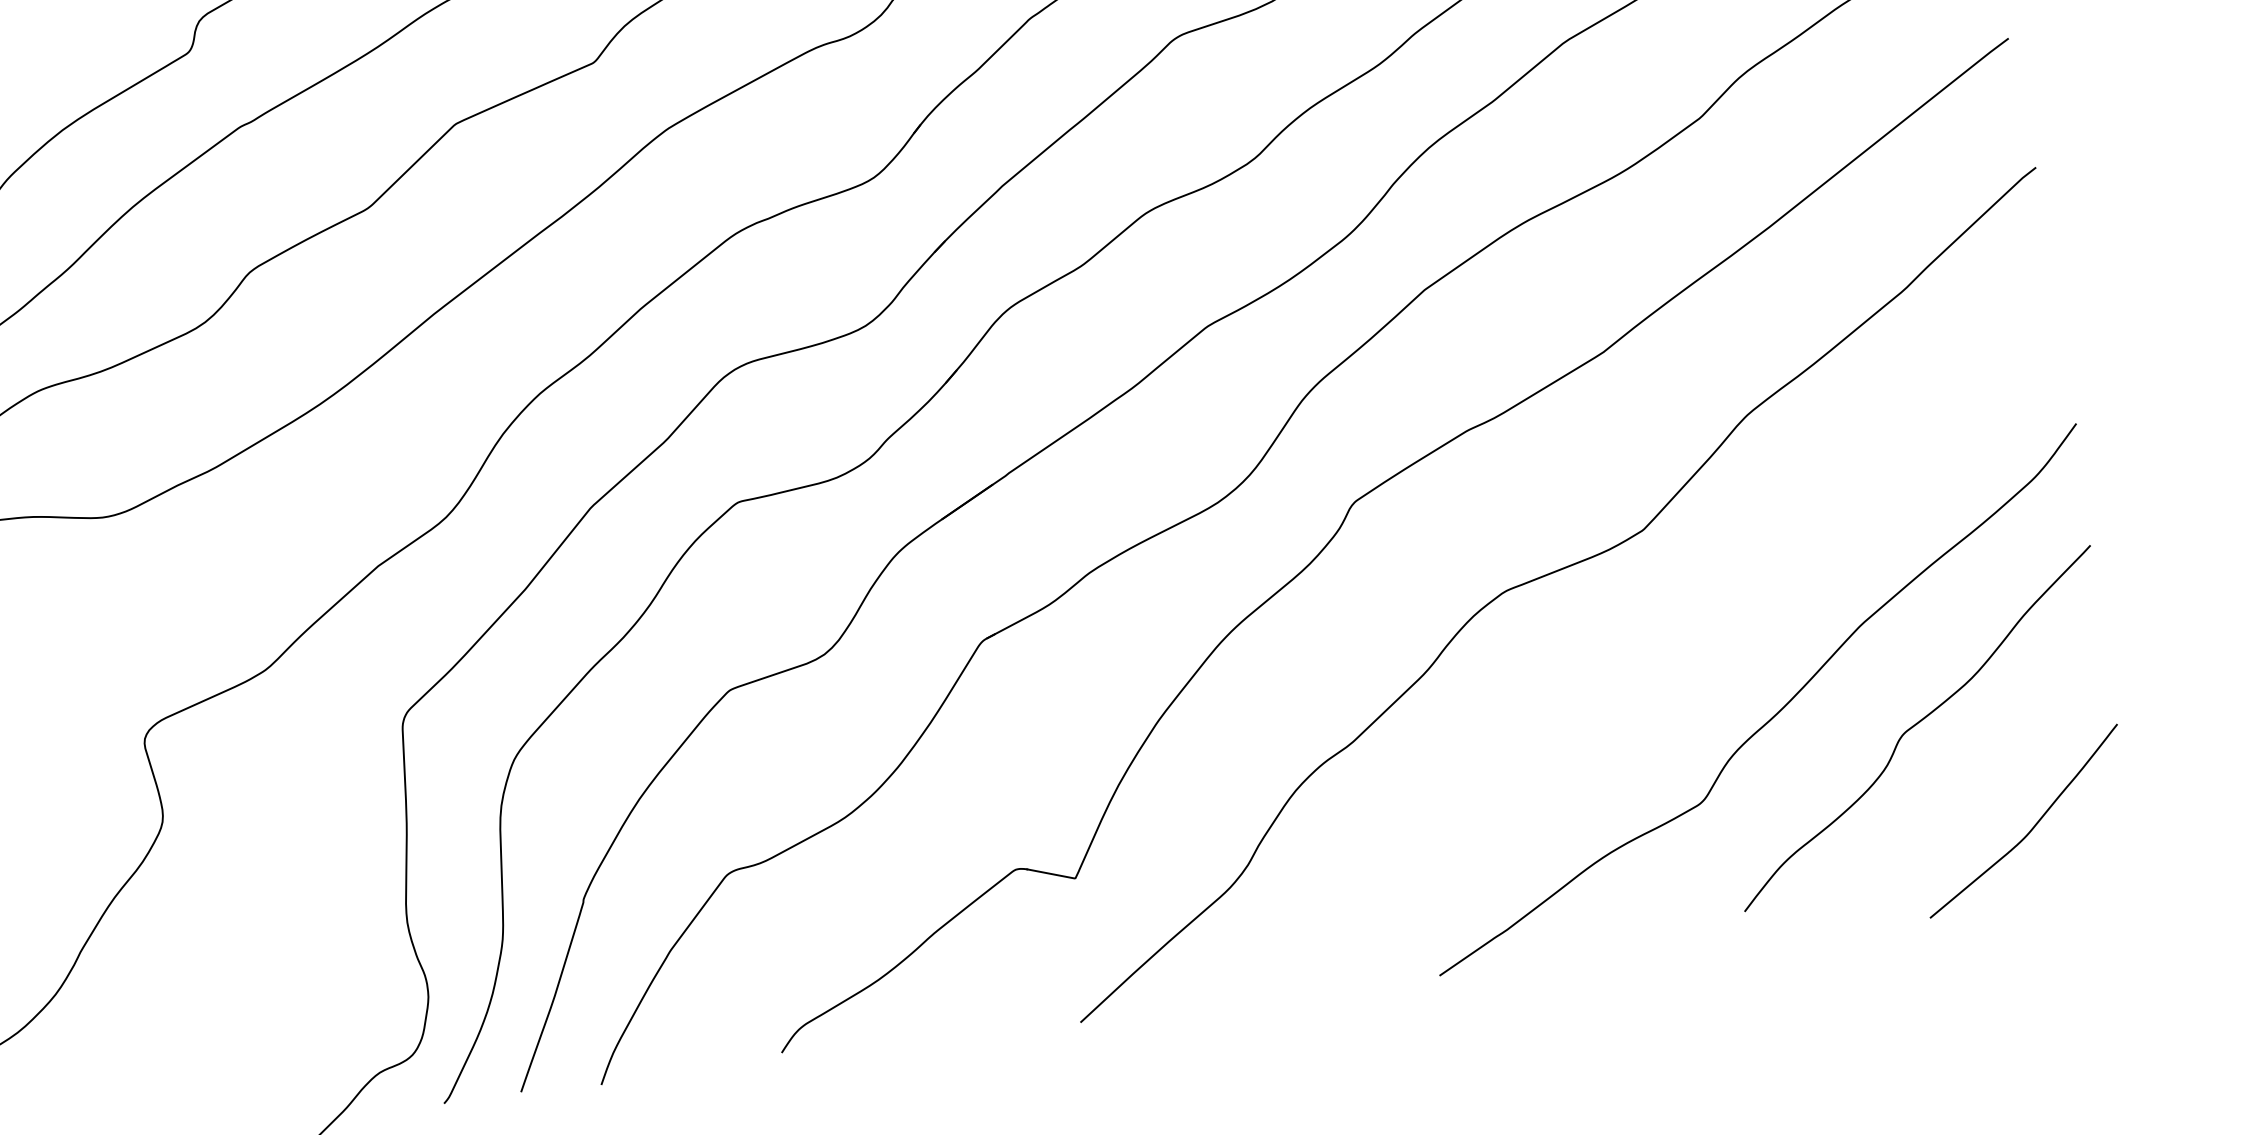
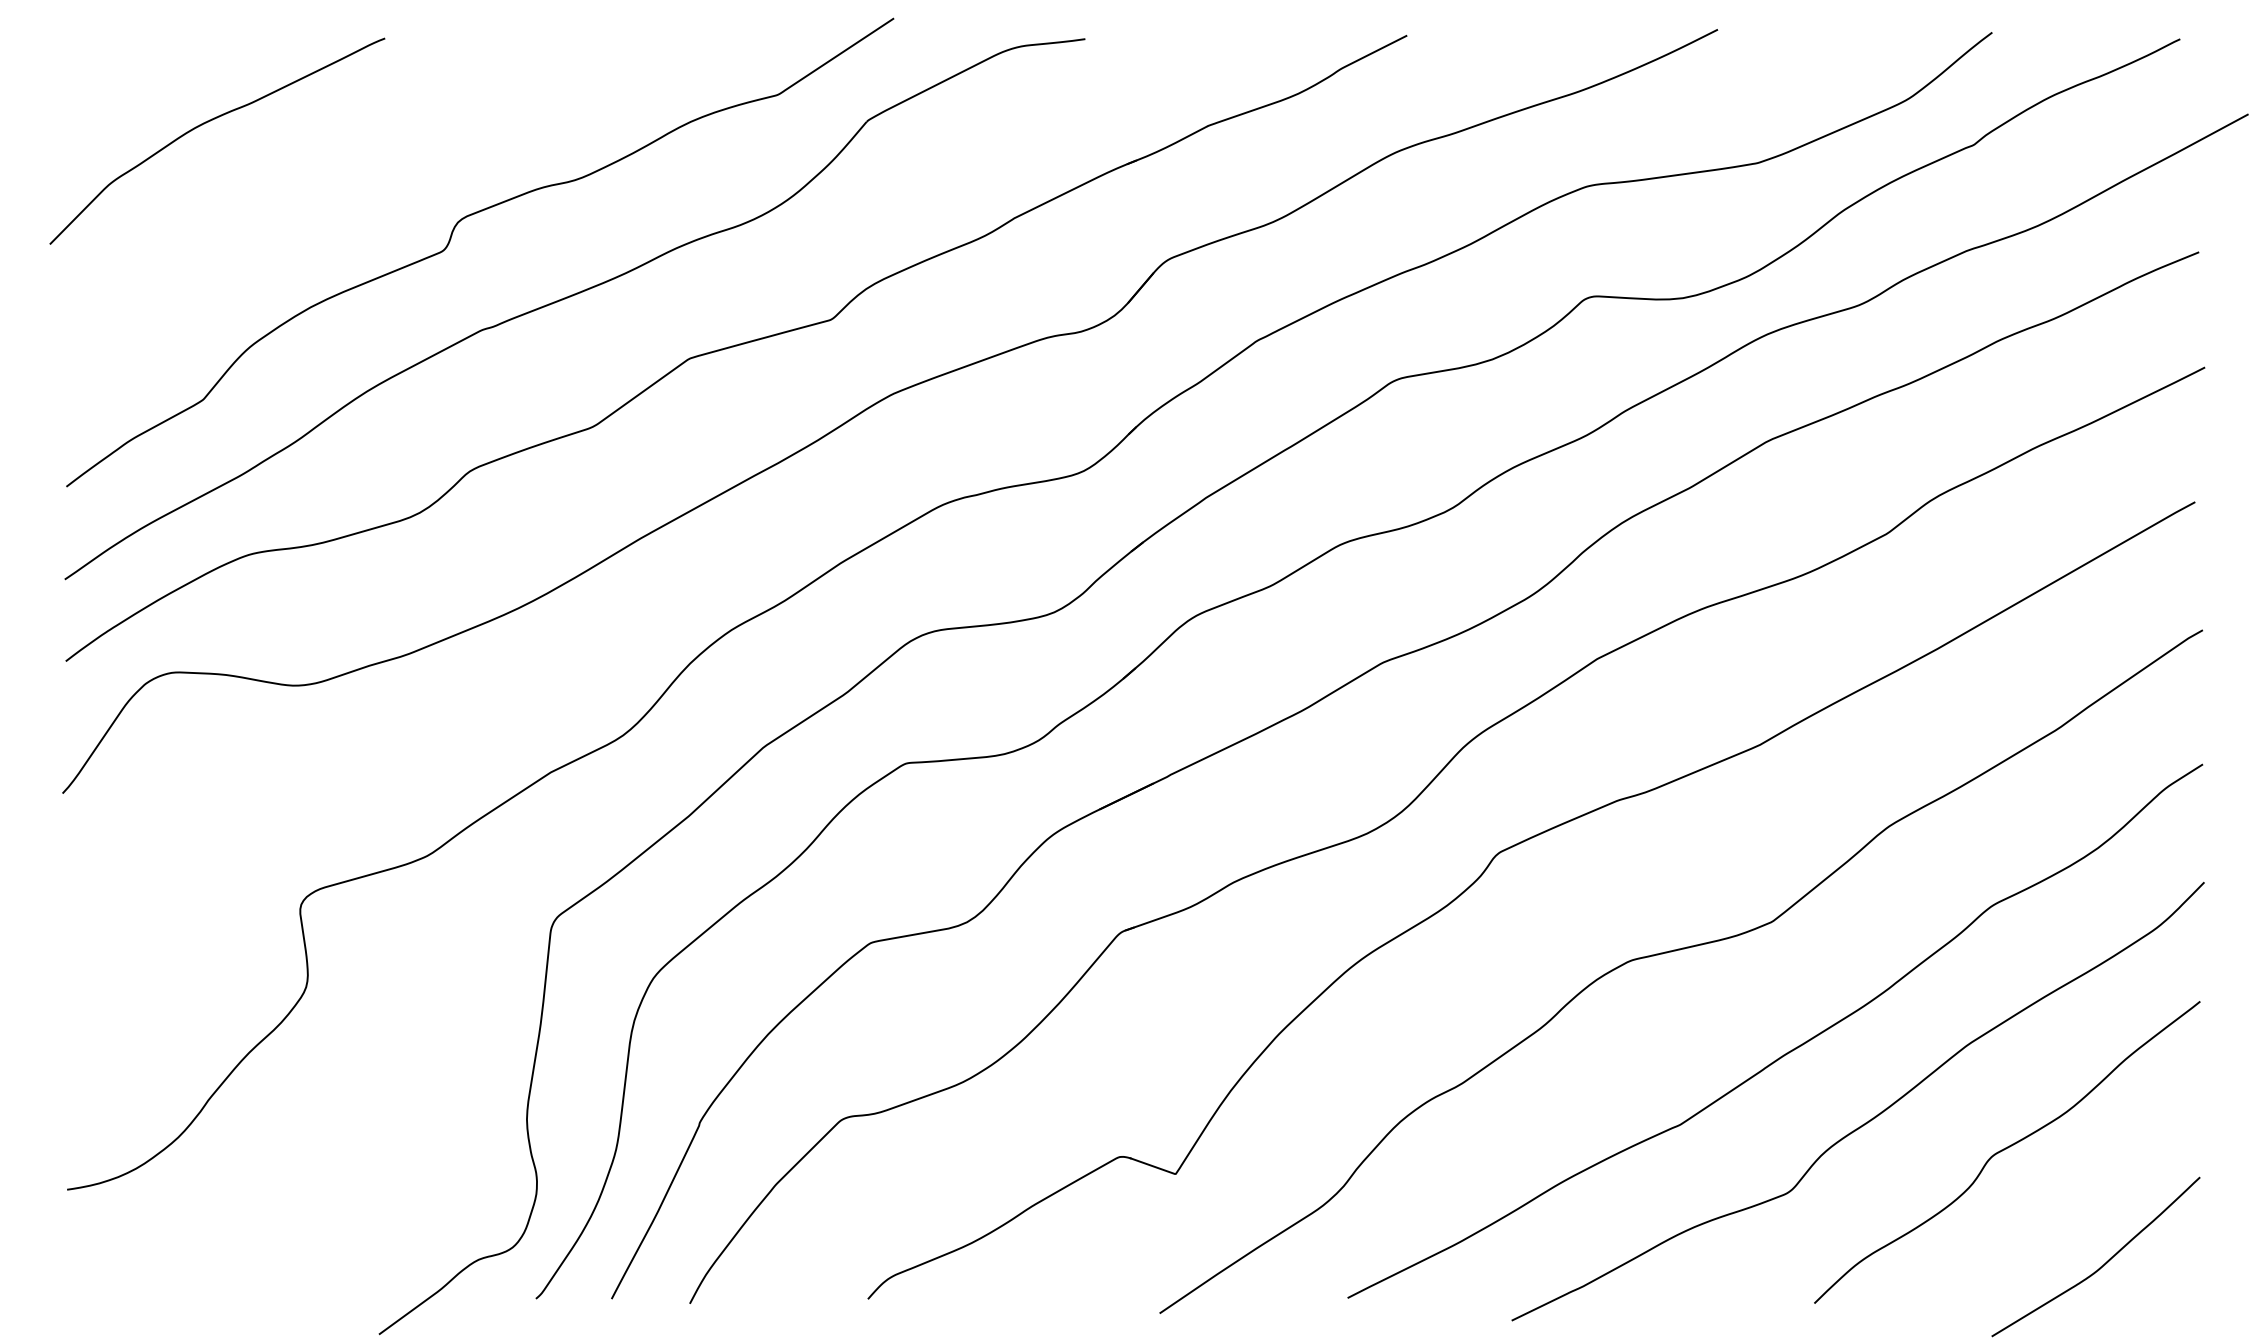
curve: (1677, 660) -> (1786, 1052), added

